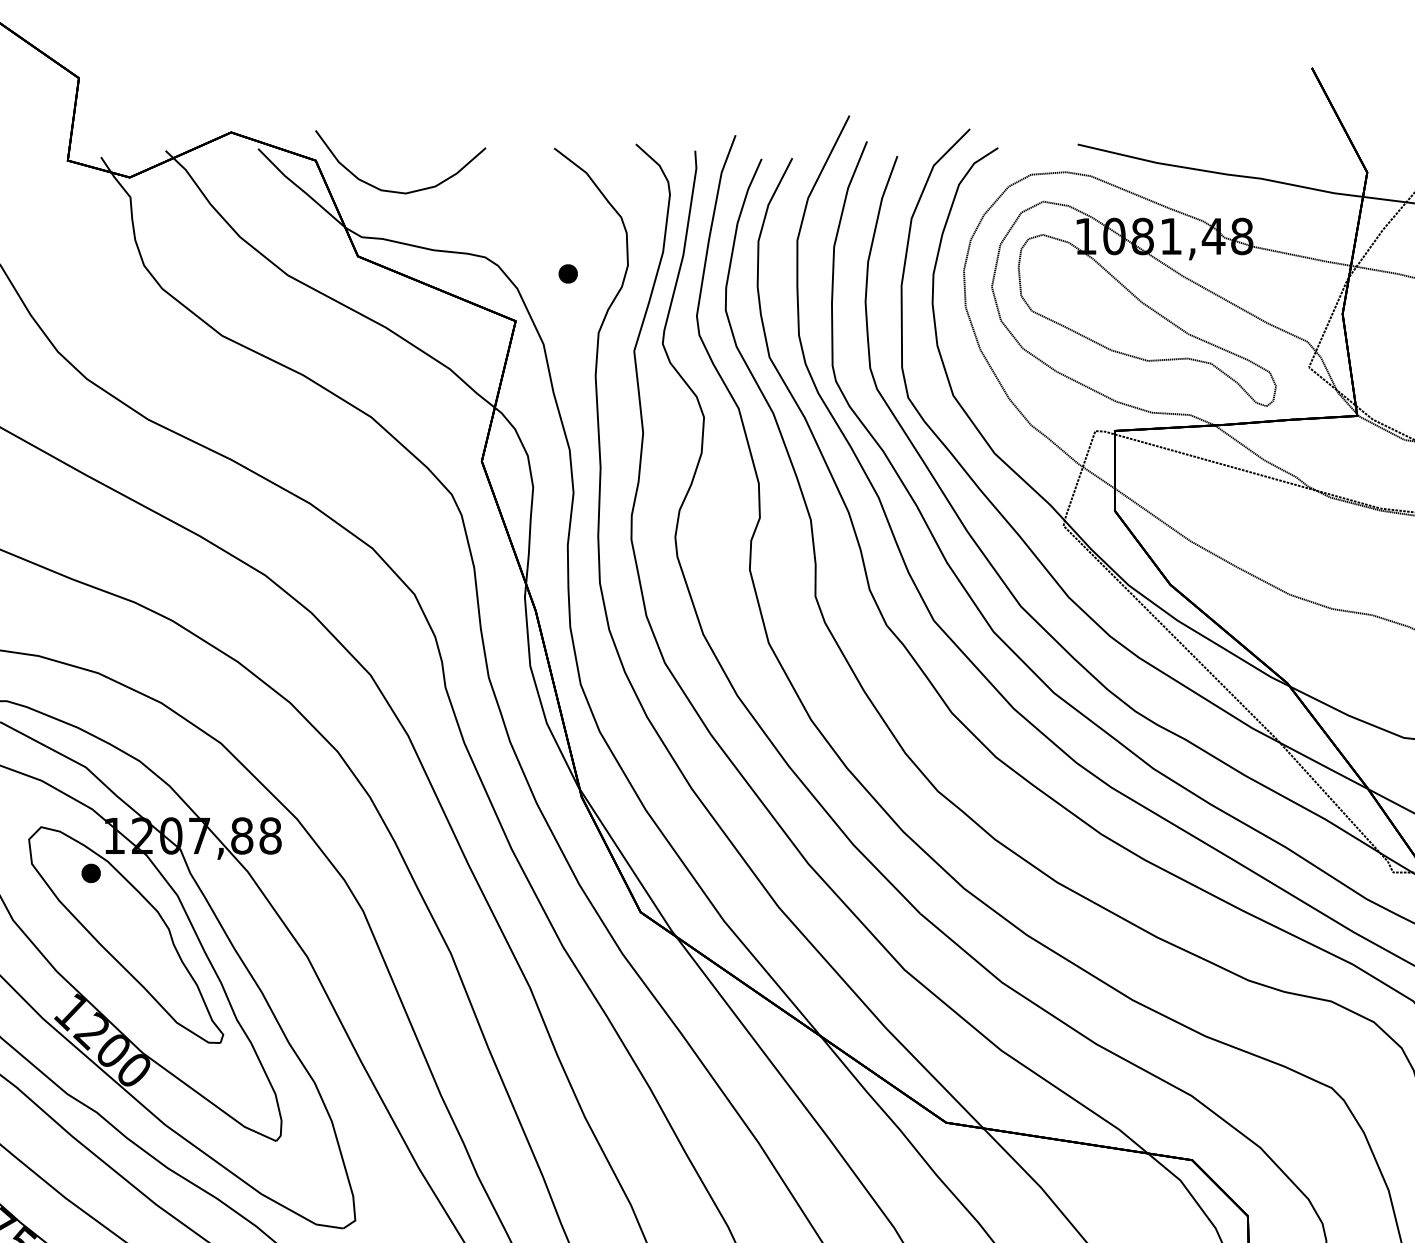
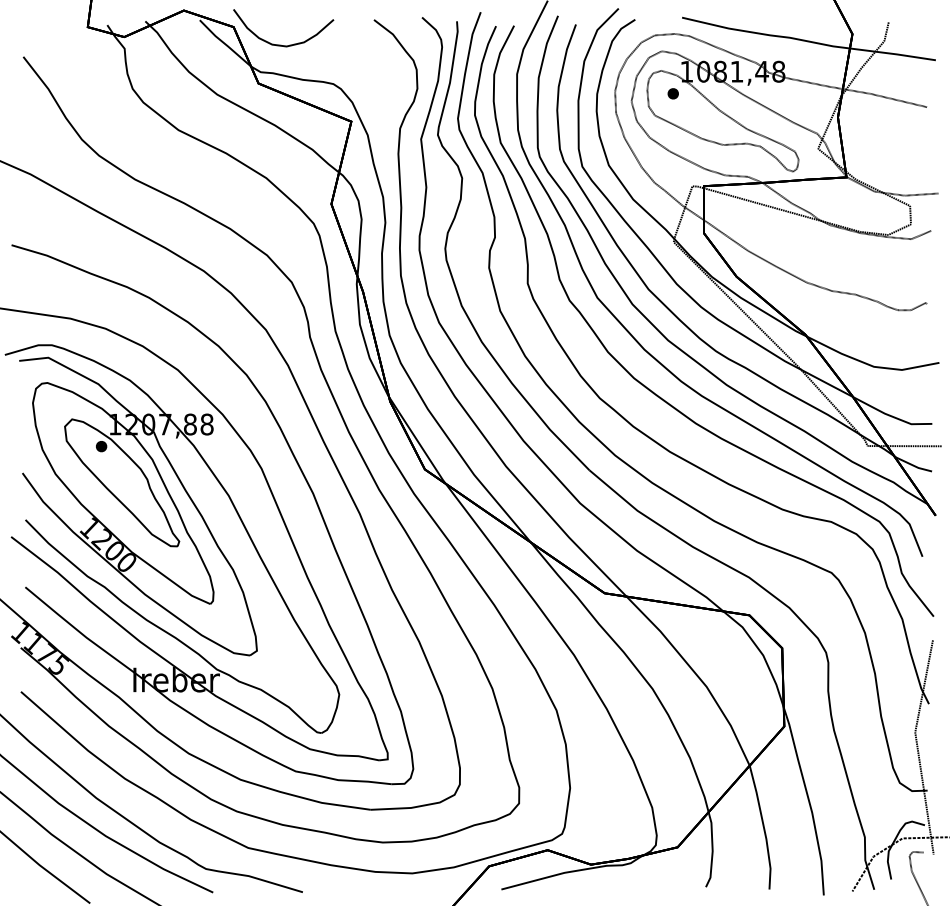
part: (566, 273) -> (672, 93), moved

